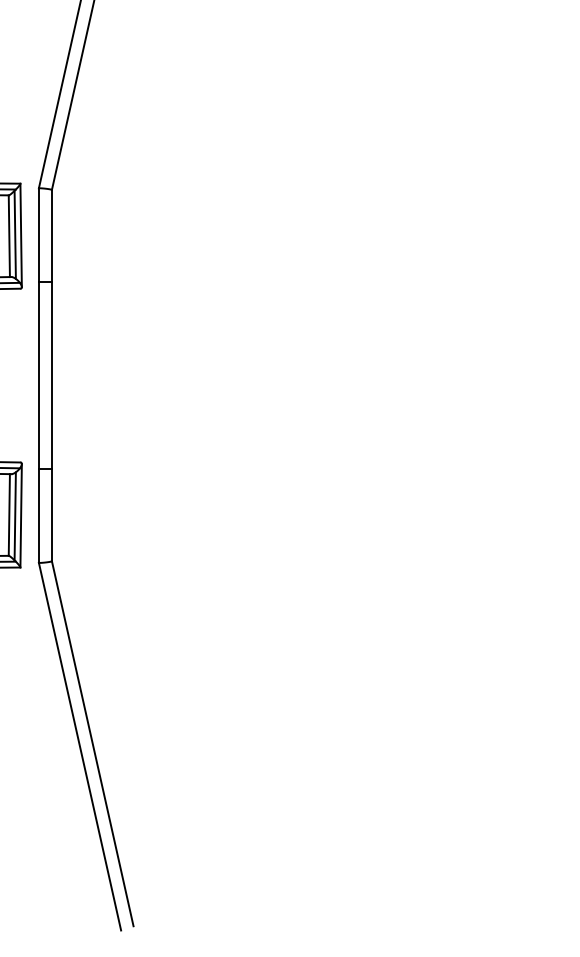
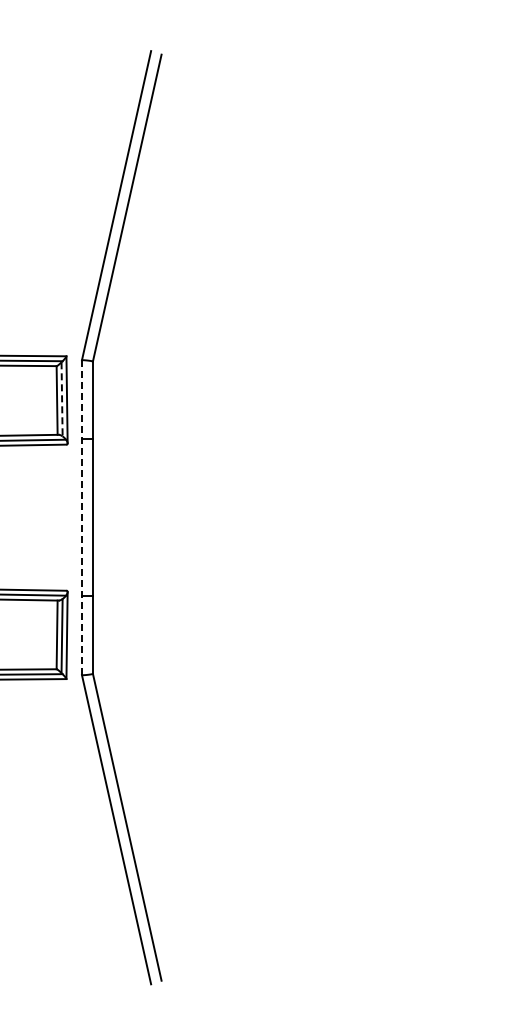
line: (15, 235) -> (62, 399), solid -> dashed
line: (38, 375) -> (81, 517), solid -> dashed

